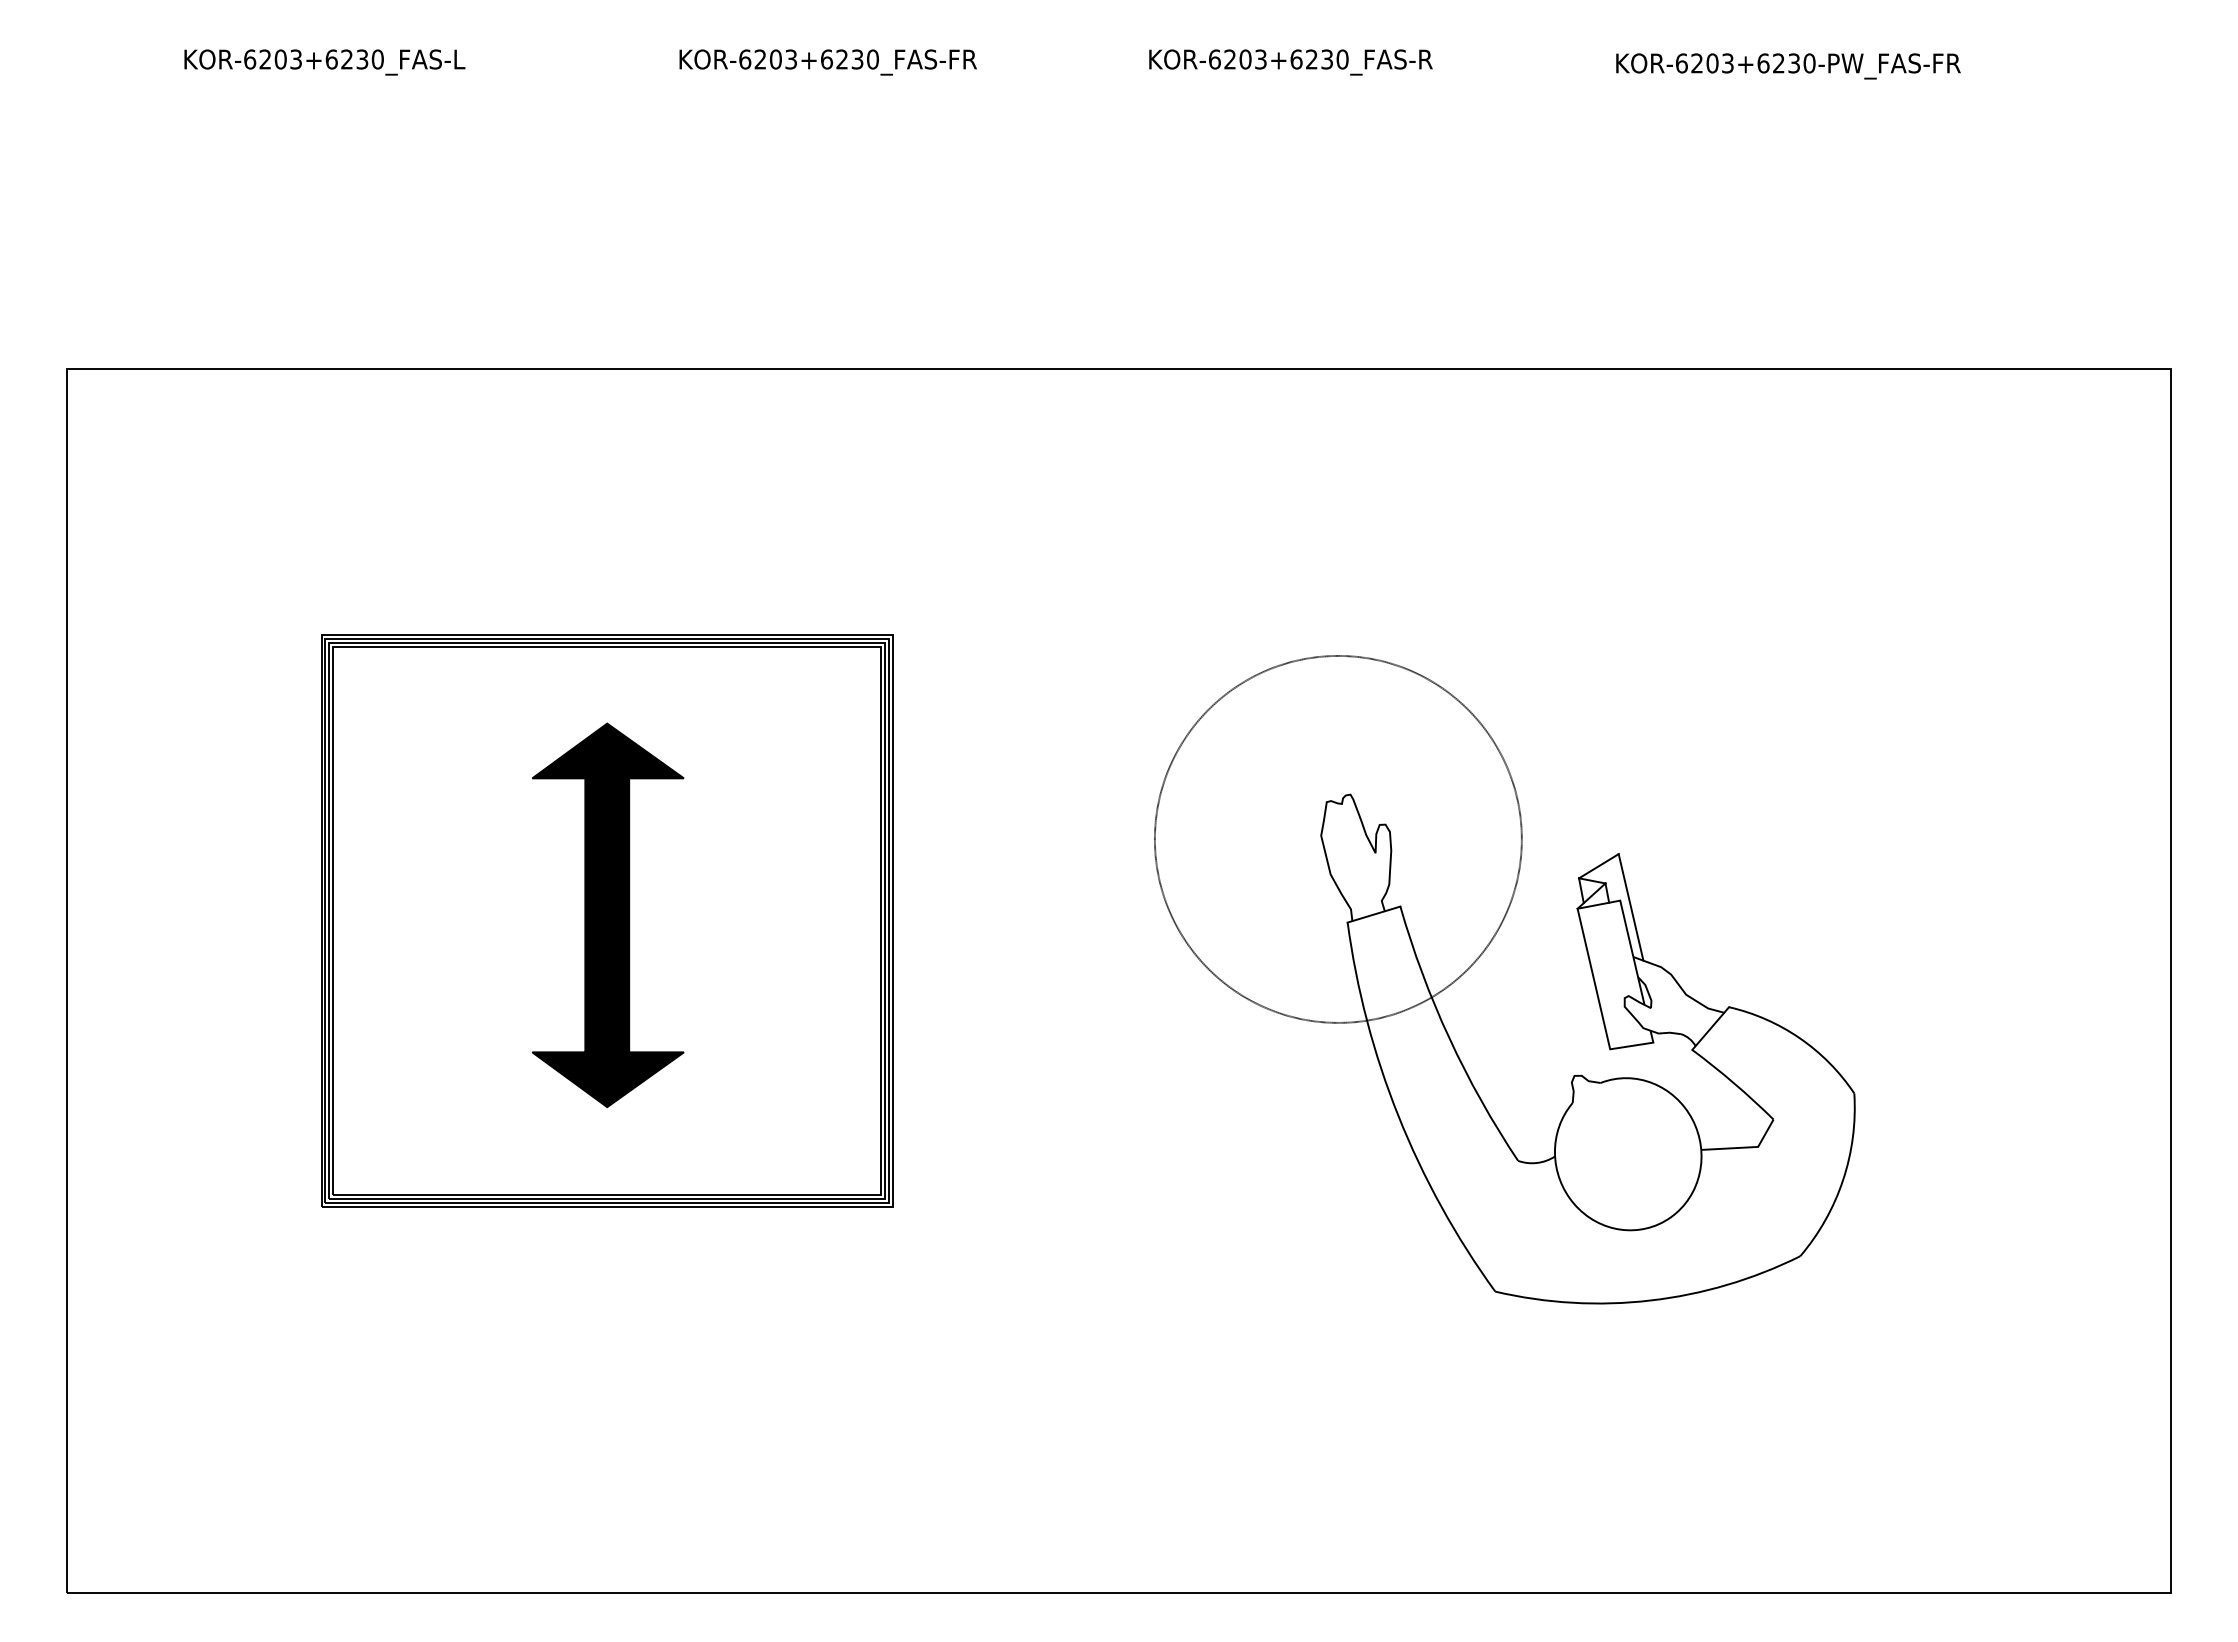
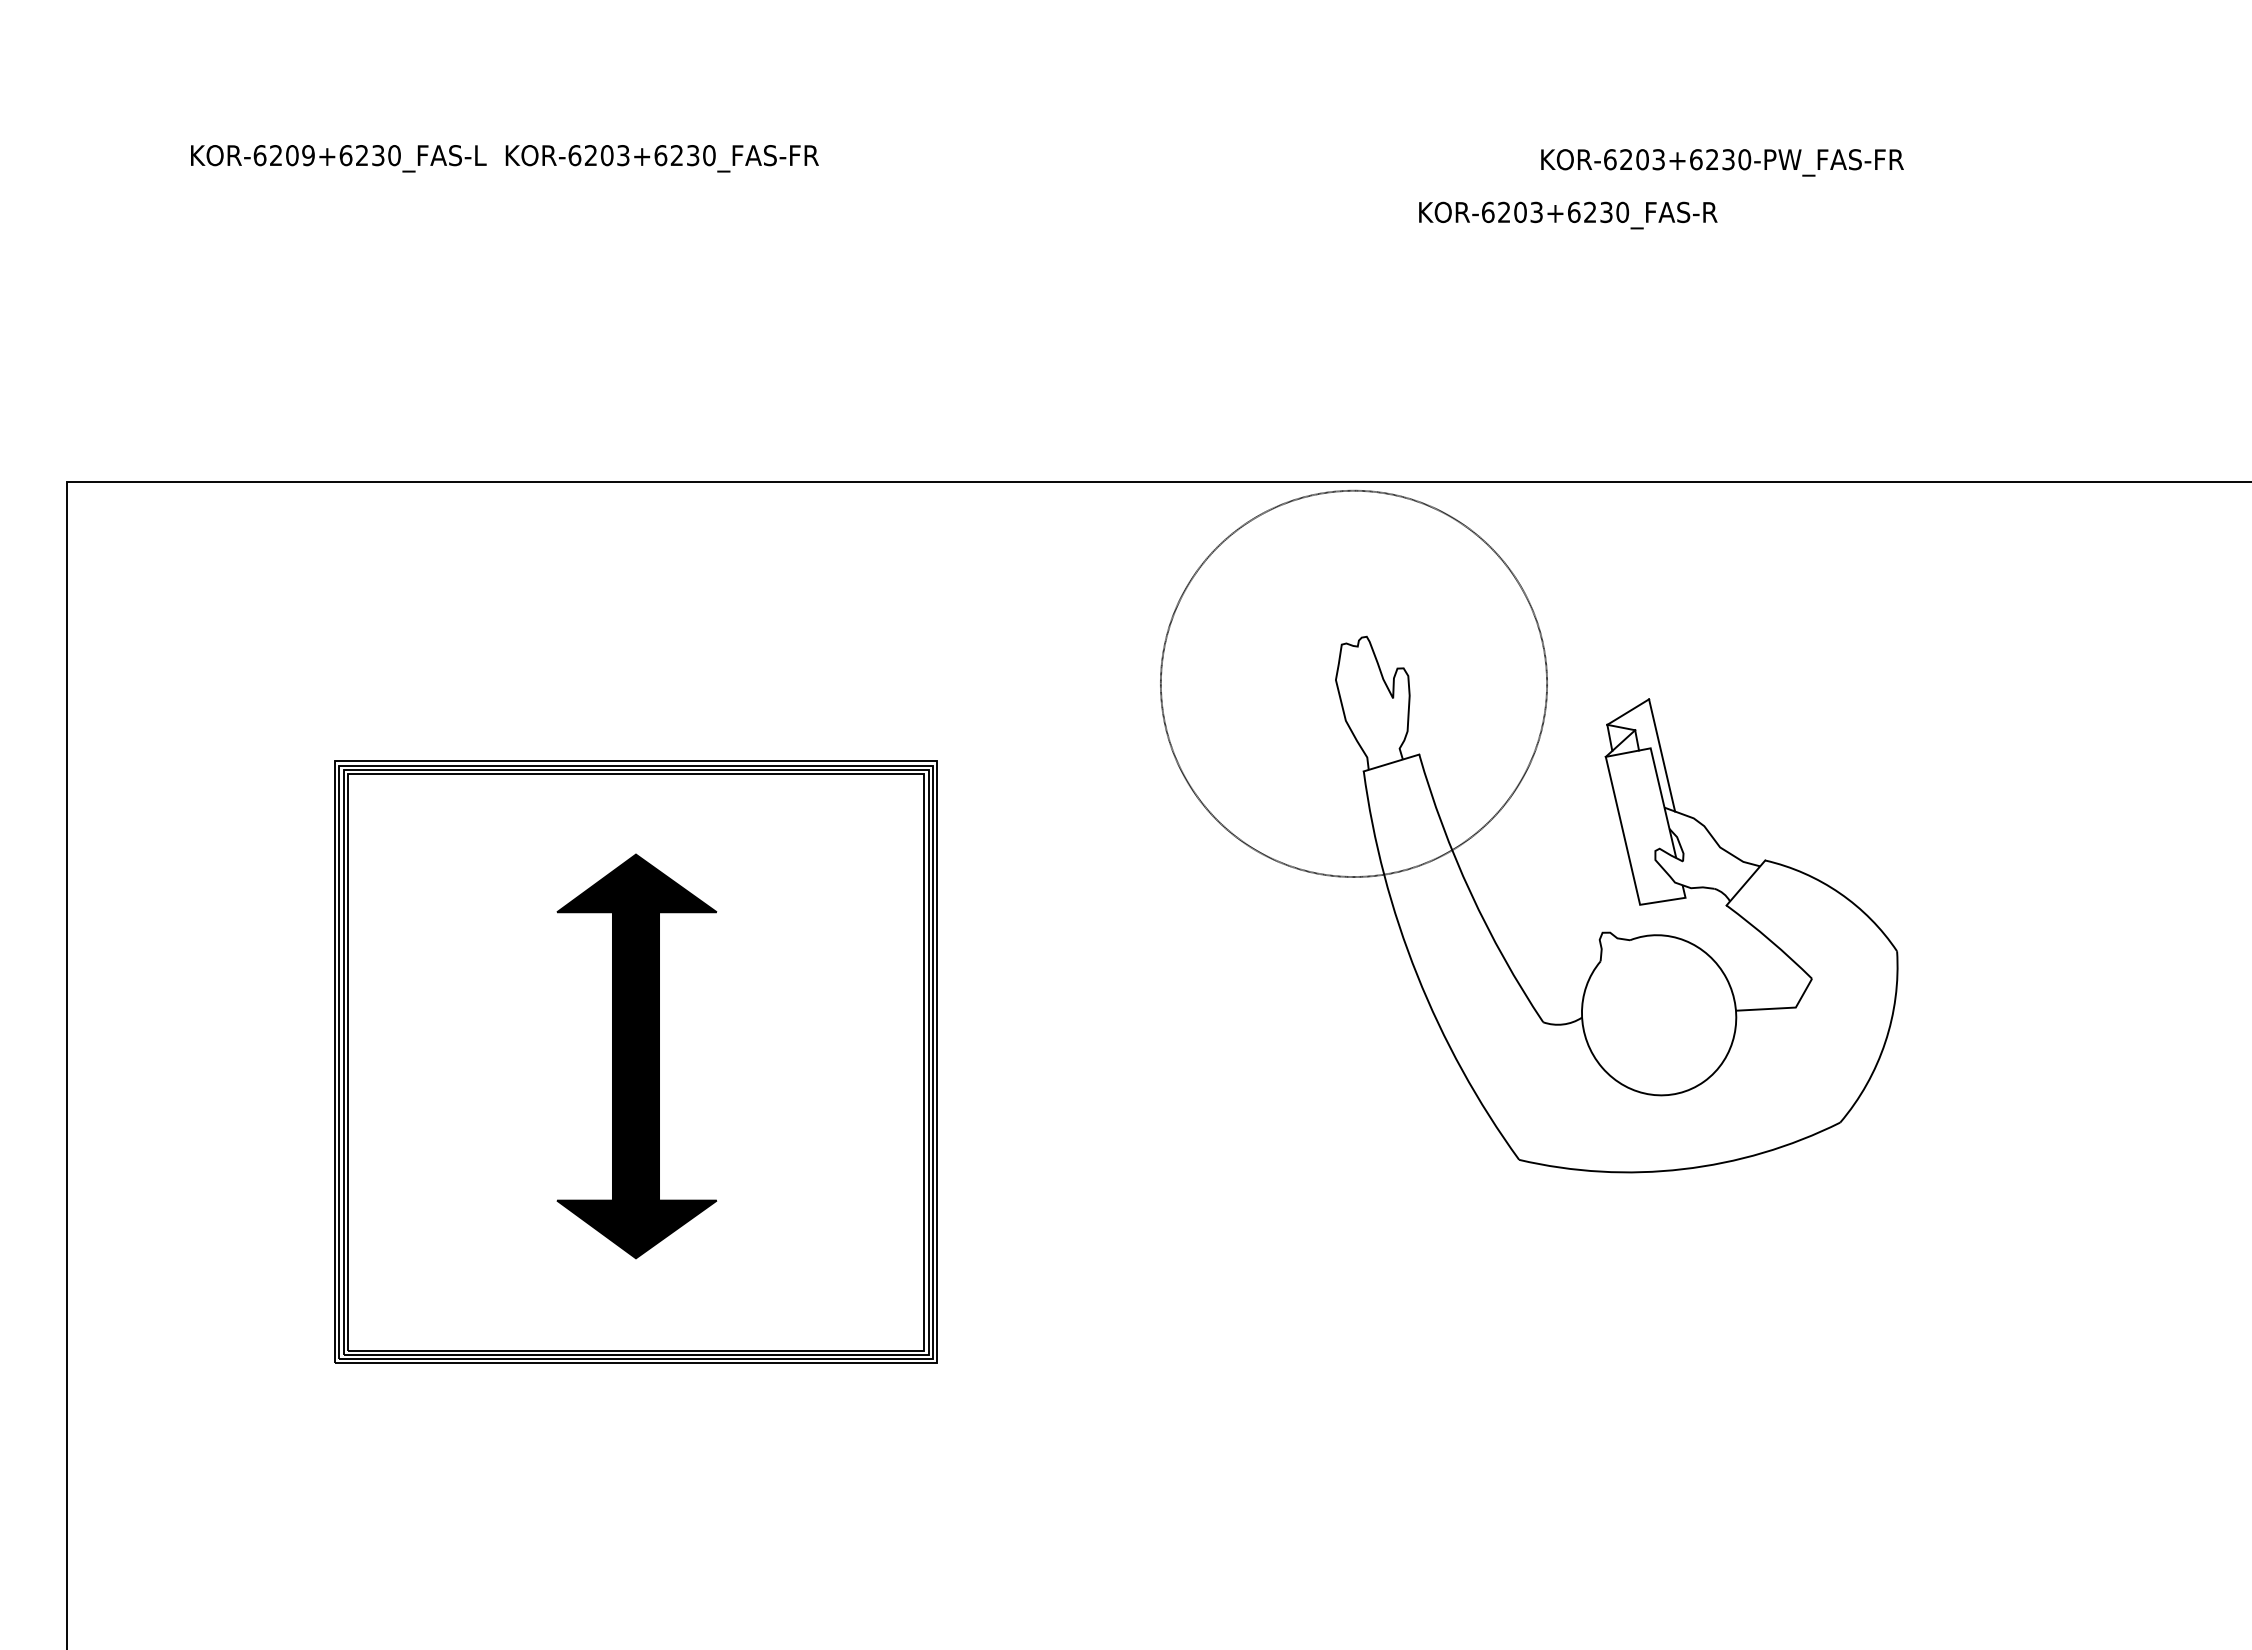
text: (296, 59) -> (308, 155), KOR-6203+6230_FAS-L -> KOR-6209+6230_FAS-L
text: (827, 62) -> (661, 158), moved
text: (1290, 62) -> (1567, 215), moved
text: (1788, 66) -> (1722, 162), moved
part: (1478, 959) -> (1501, 810), moved

